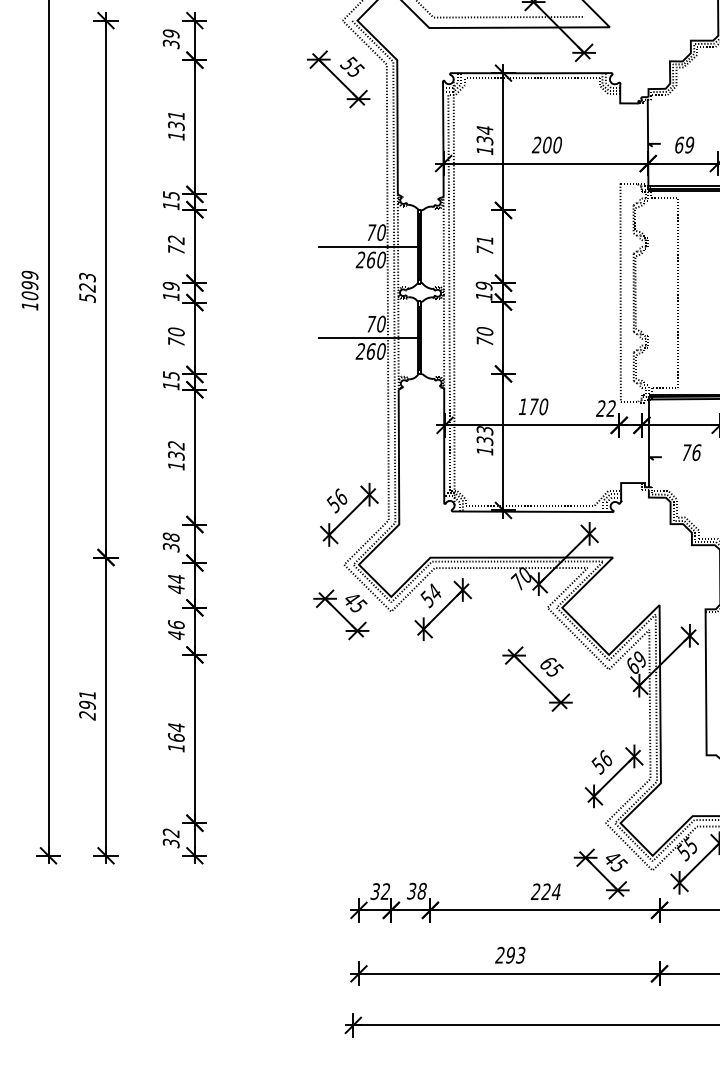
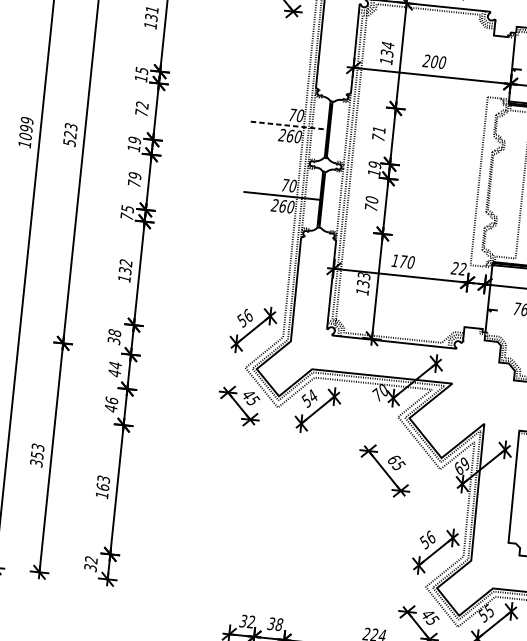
line: (370, 246) -> (290, 125), solid -> dashed
text: (176, 332) -> (135, 176), 70 -> 79
text: (171, 385) -> (127, 216), 15 -> 75
text: (87, 705) -> (37, 455), 291 -> 353
text: (176, 727) -> (103, 479), 164 -> 163

